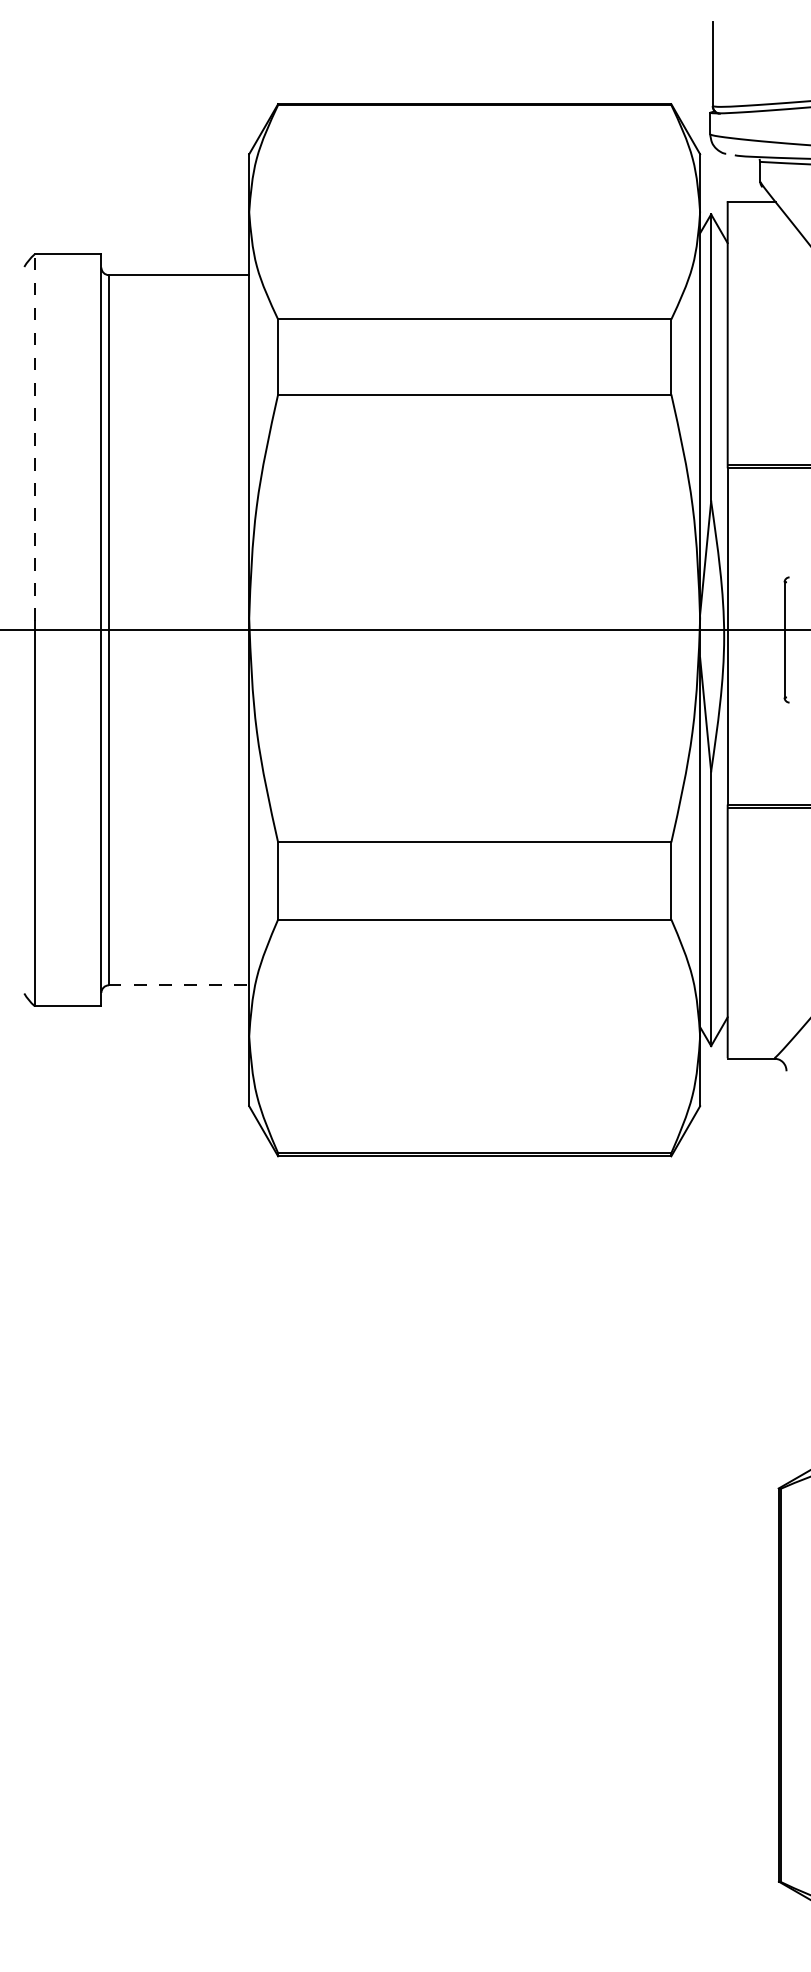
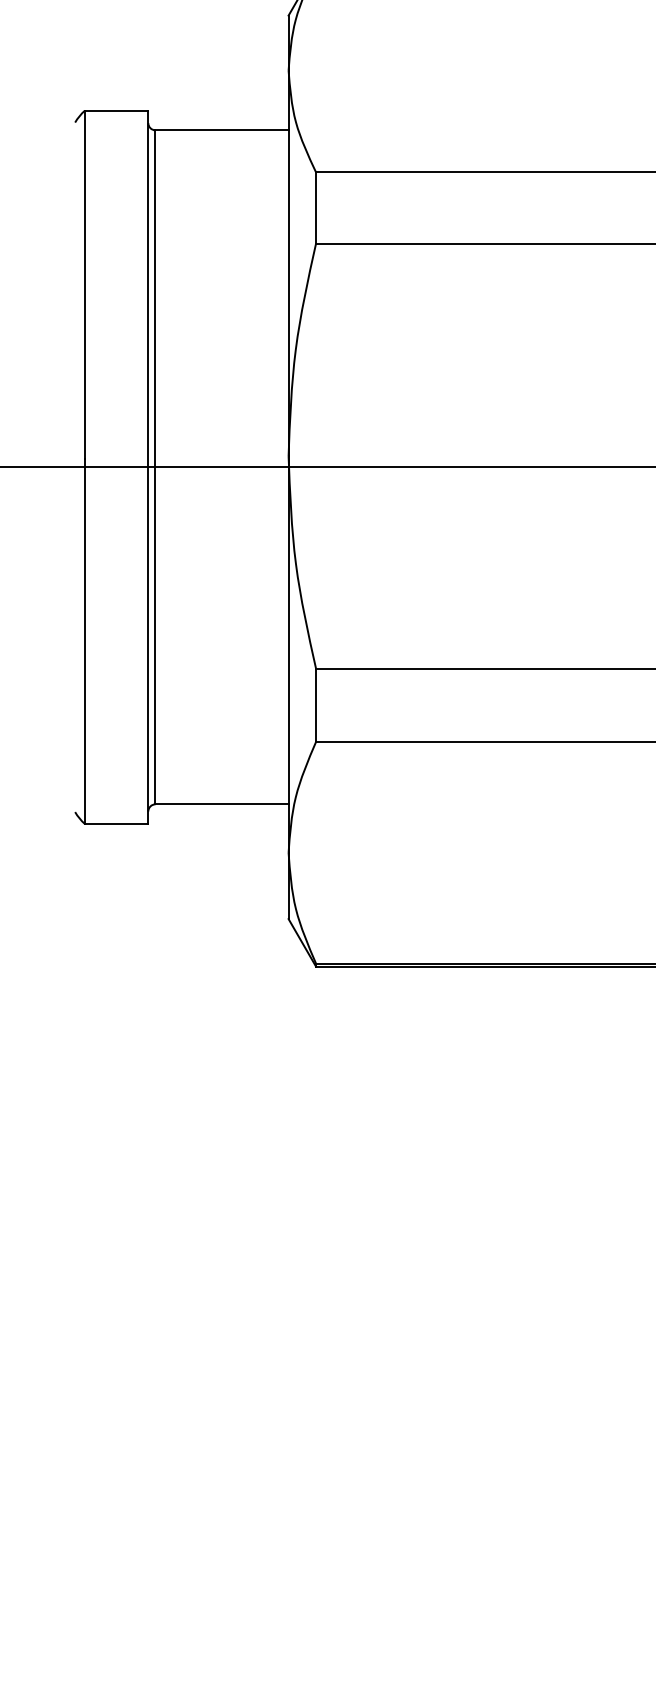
line: (34, 437) -> (84, 284), dashed -> solid
line: (179, 985) -> (222, 804), dashed -> solid

